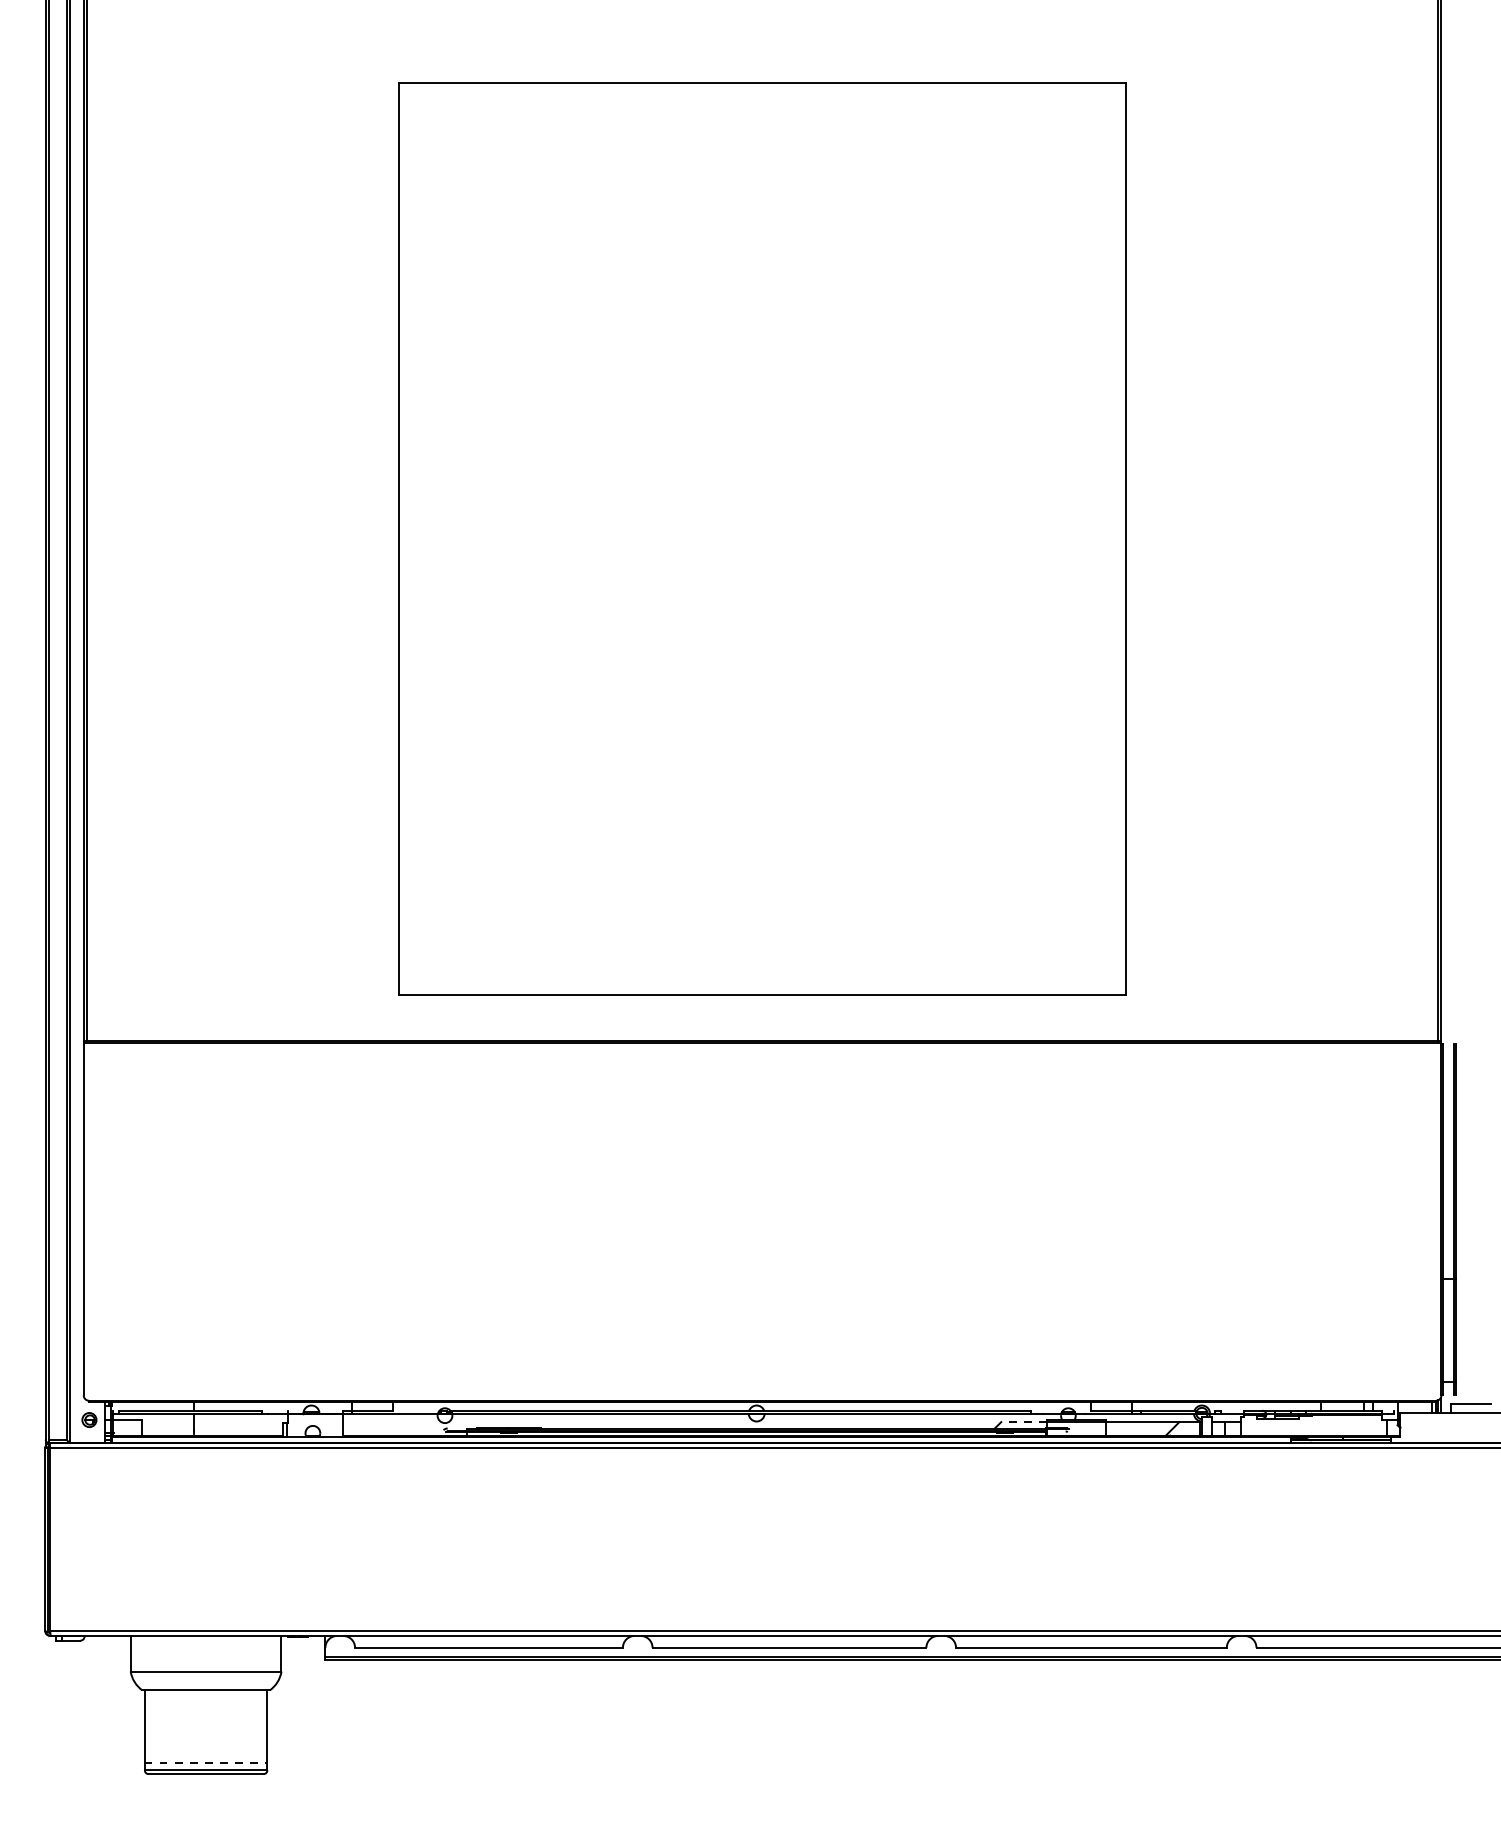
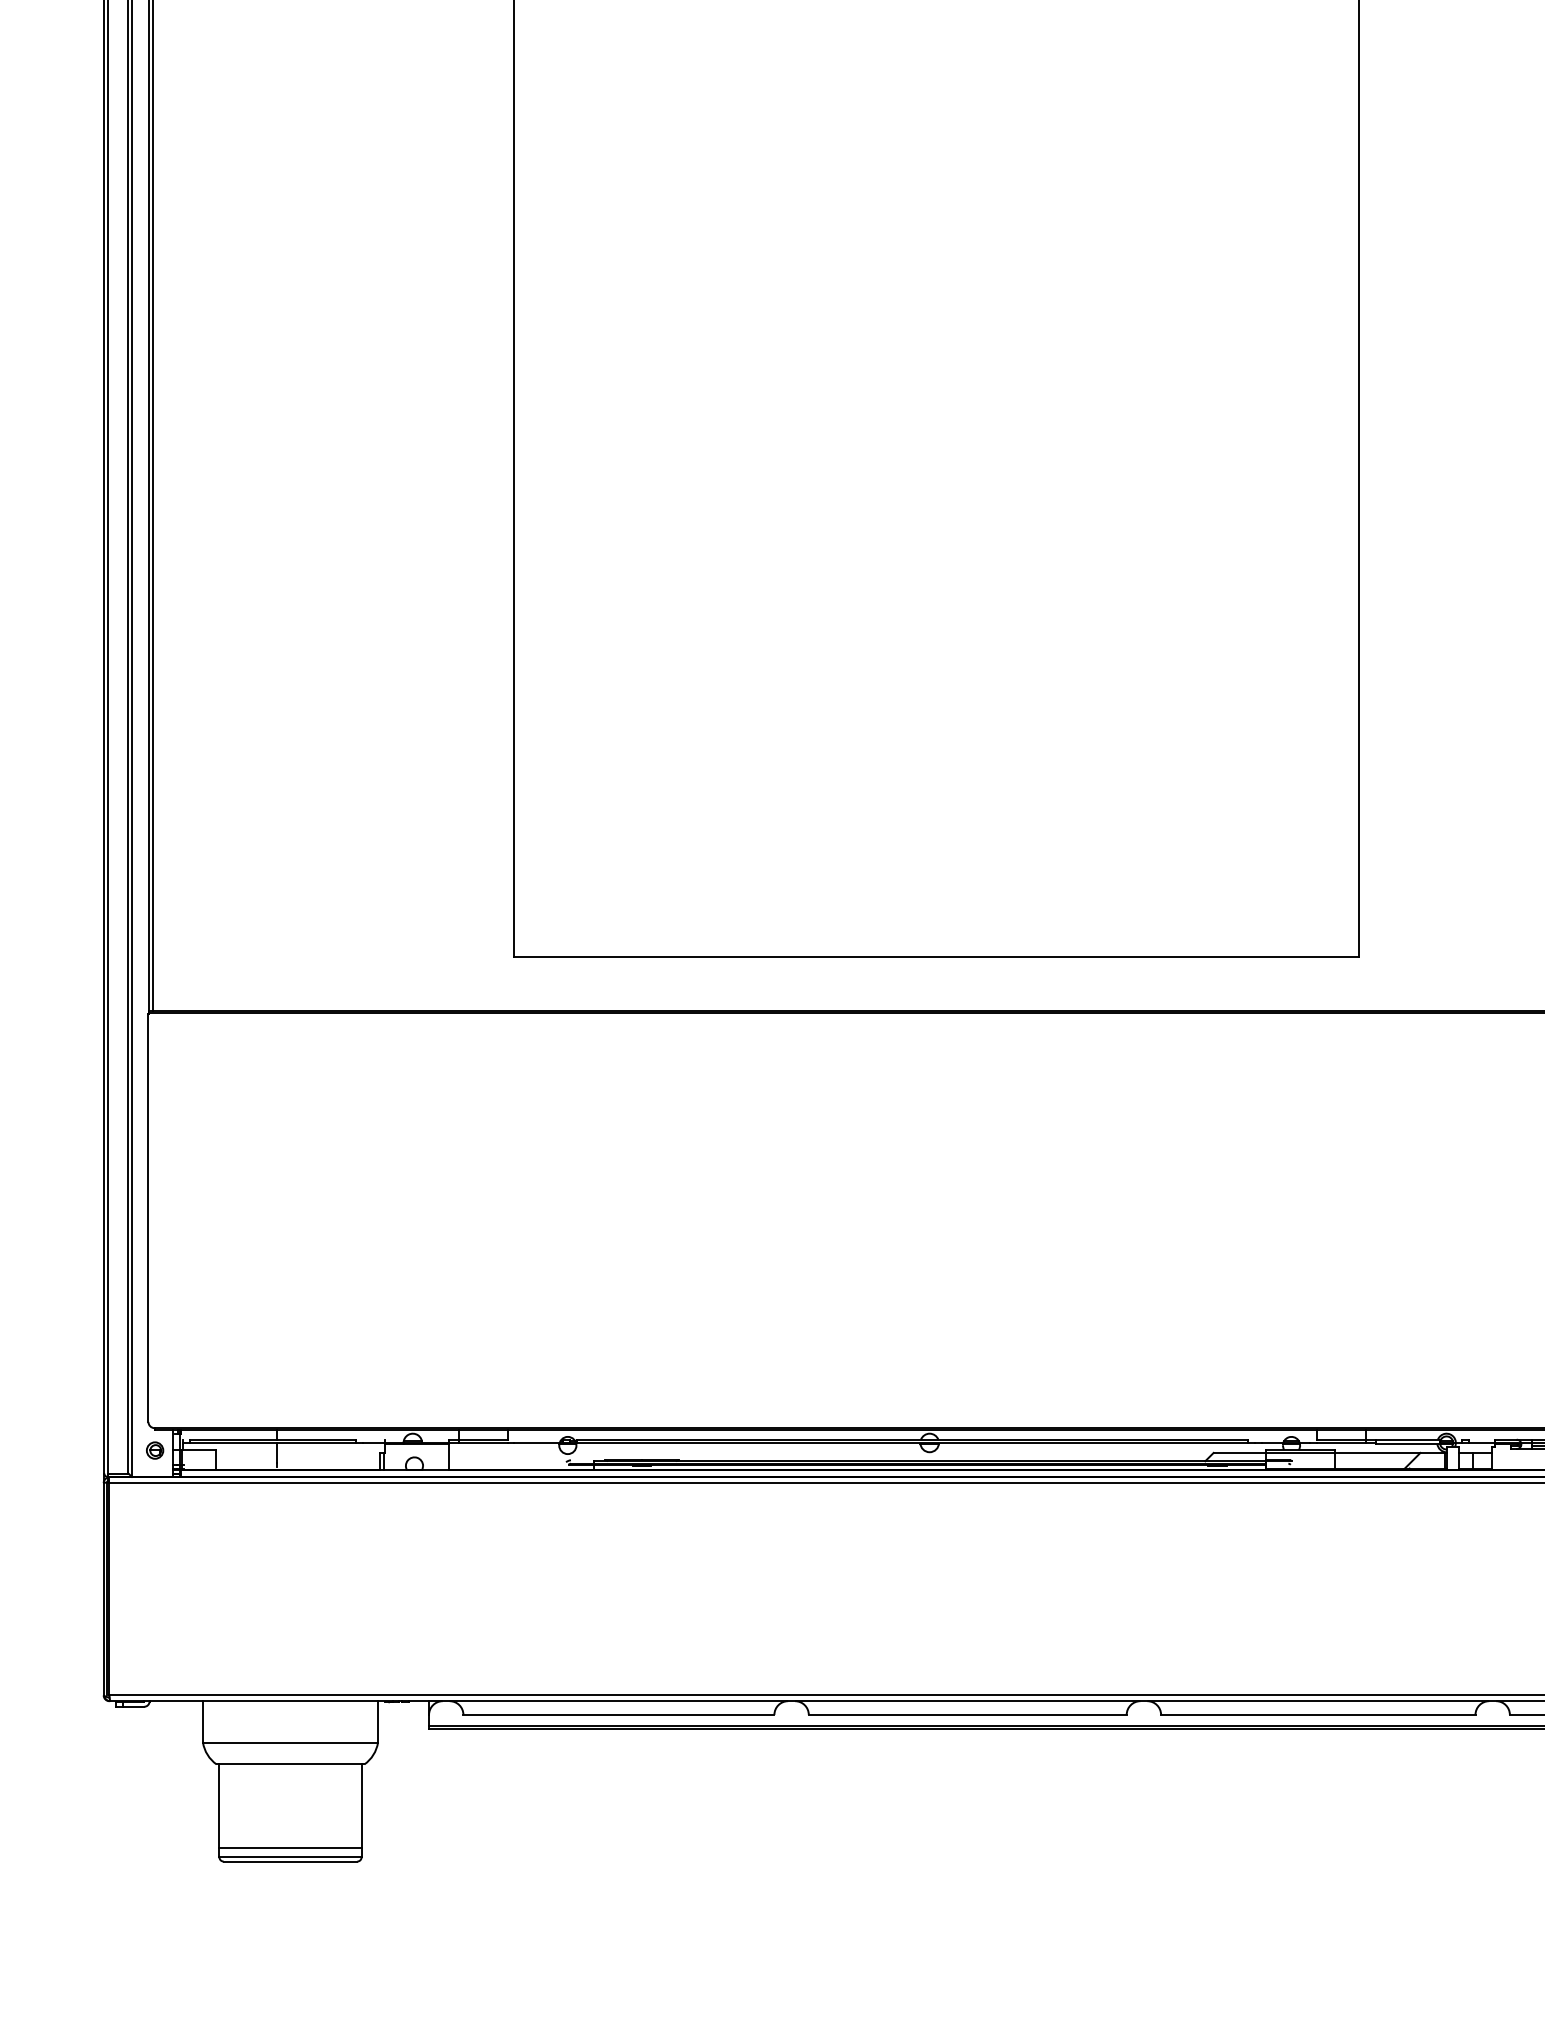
line: (1023, 1422) -> (1239, 1453), dashed -> solid
line: (206, 1762) -> (290, 1848), dashed -> solid

